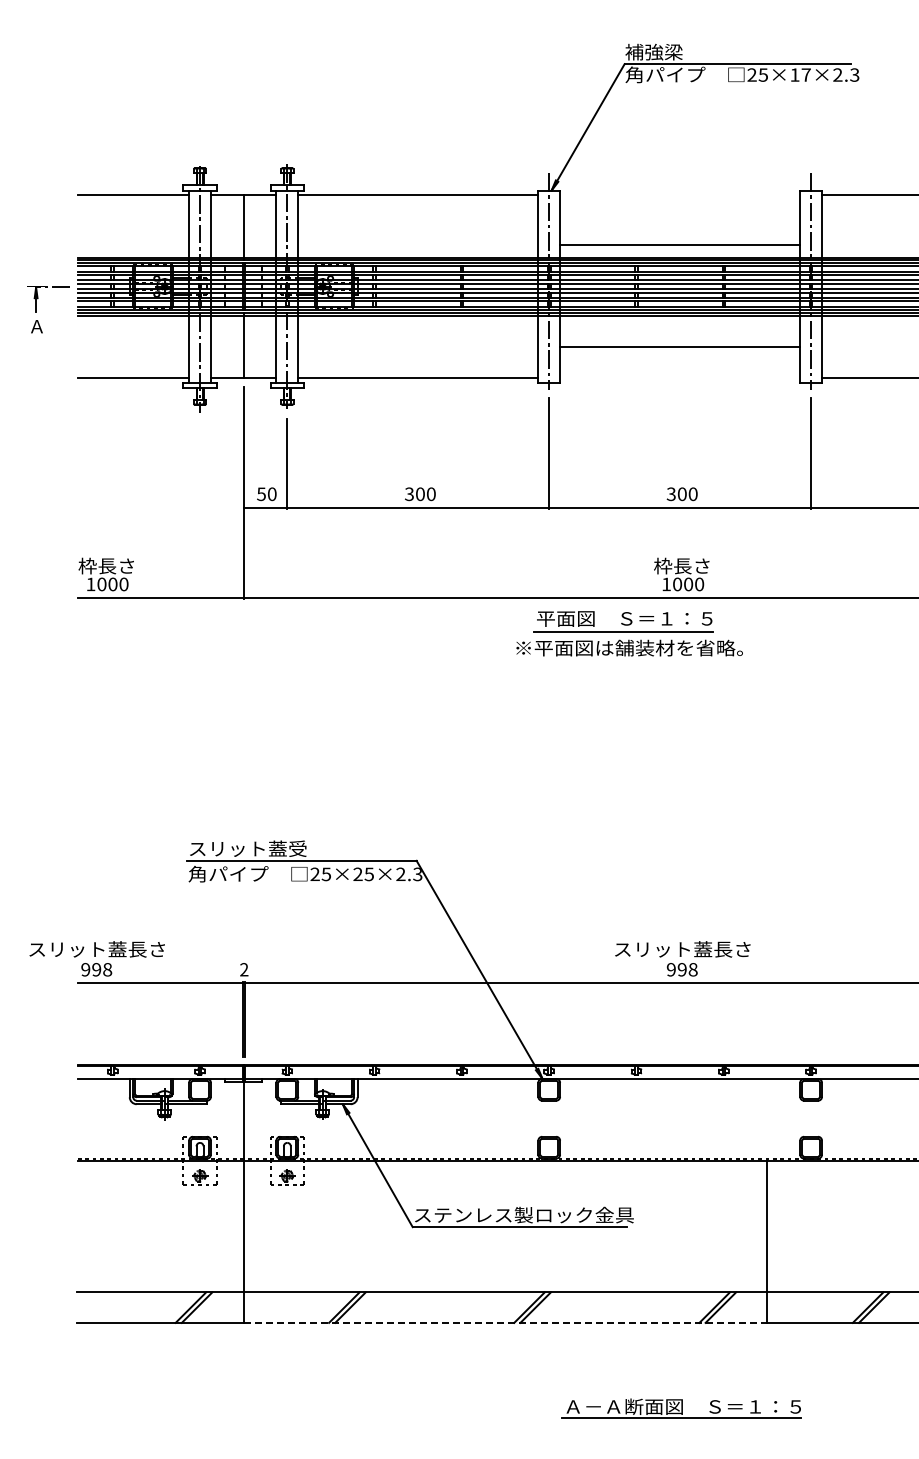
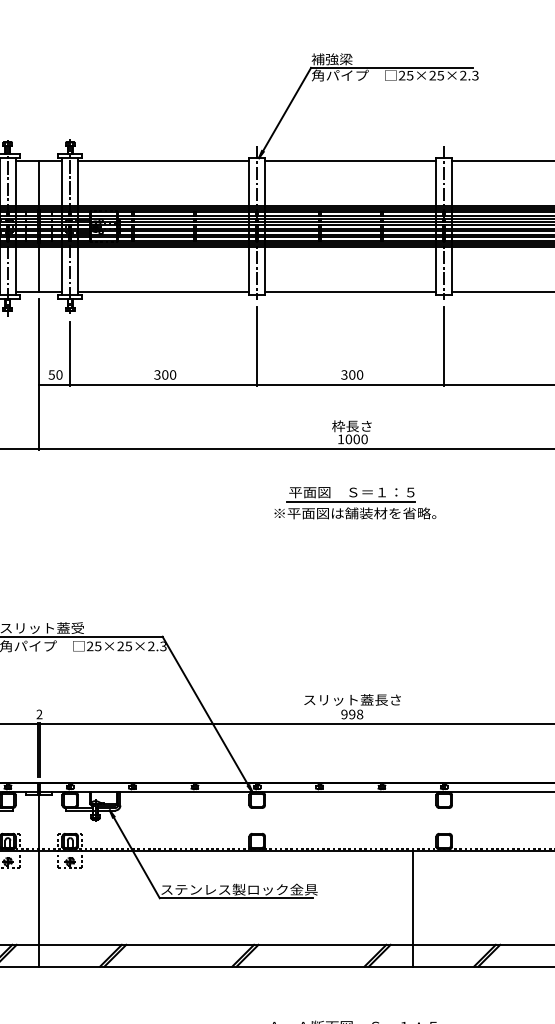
text: (800, 74) -> (436, 75), 25×17×2.3 -> 25×25×2.3
line: (680, 244) -> (350, 160), moved
line: (680, 347) -> (350, 292), moved
part: (629, 633) -> (355, 502), moved
line: (505, 1322) -> (226, 966), dashed -> solid

